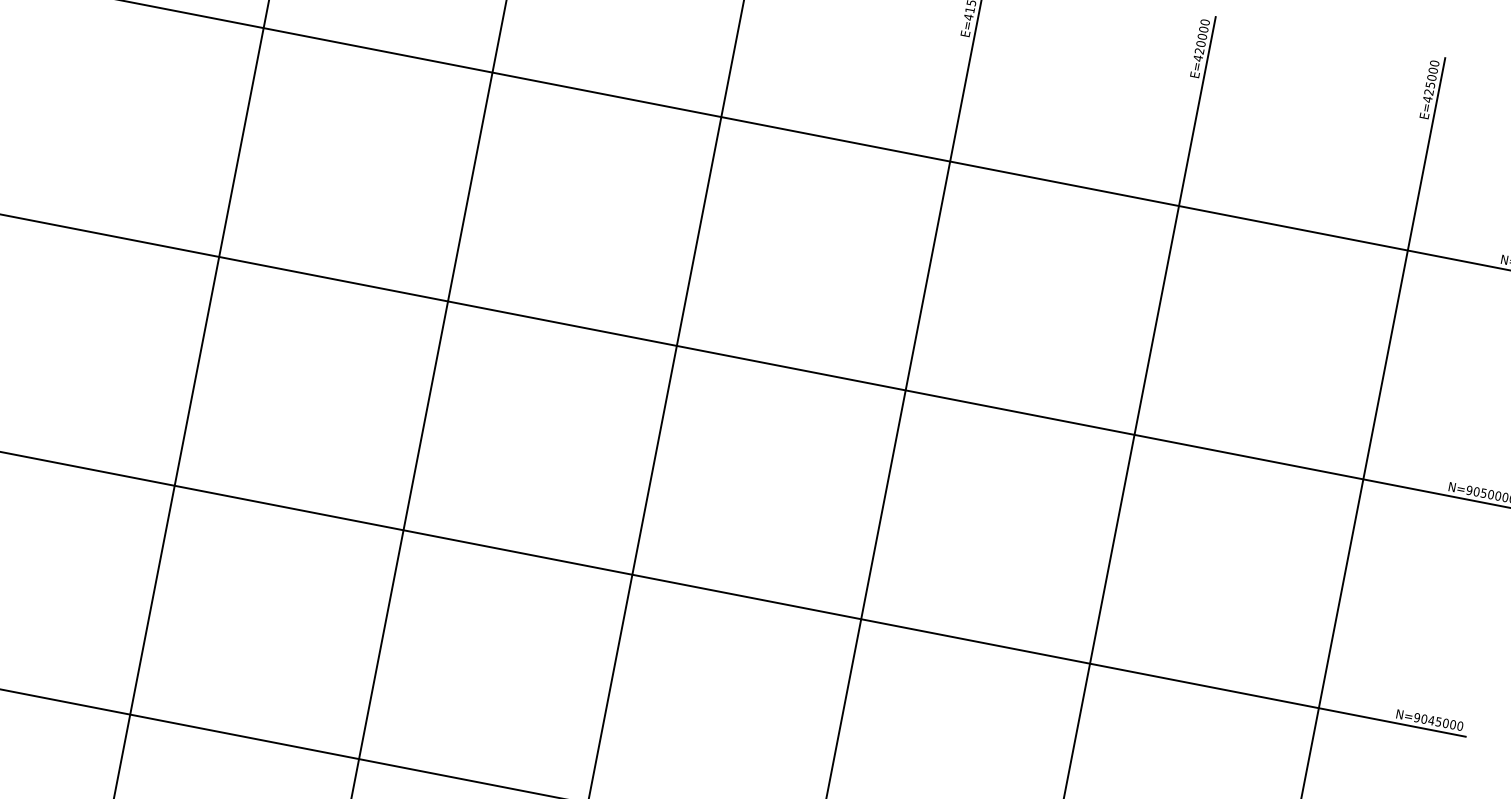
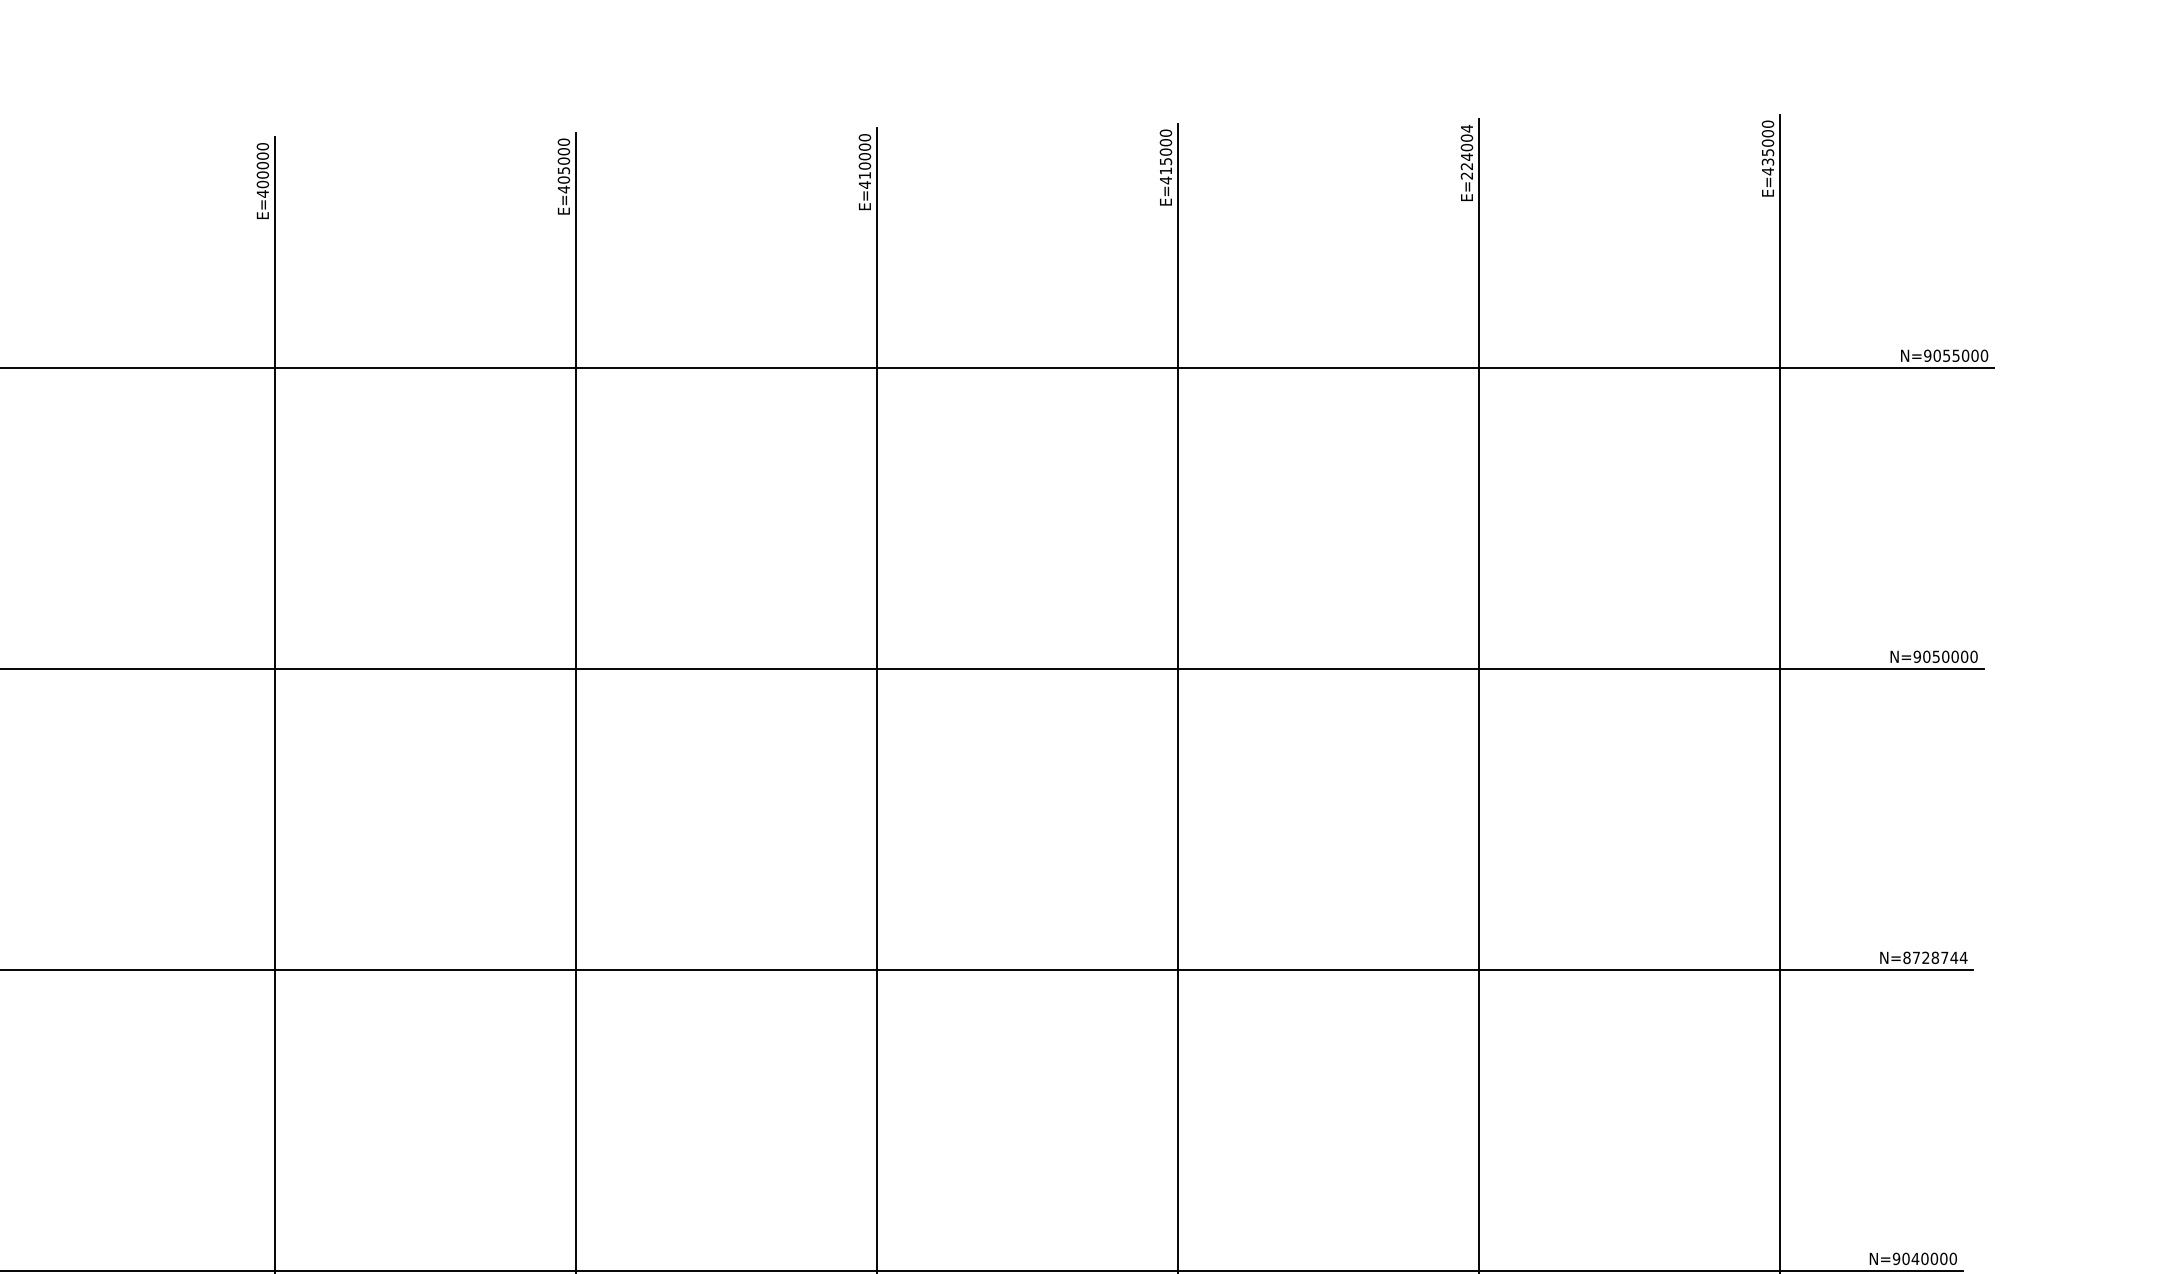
text: (1201, 39) -> (1466, 151), E=420000 -> E=224004
text: (1429, 91) -> (1768, 161), E=425000 -> E=435000
text: (1438, 721) -> (1935, 957), N=9045000 -> N=8728744

